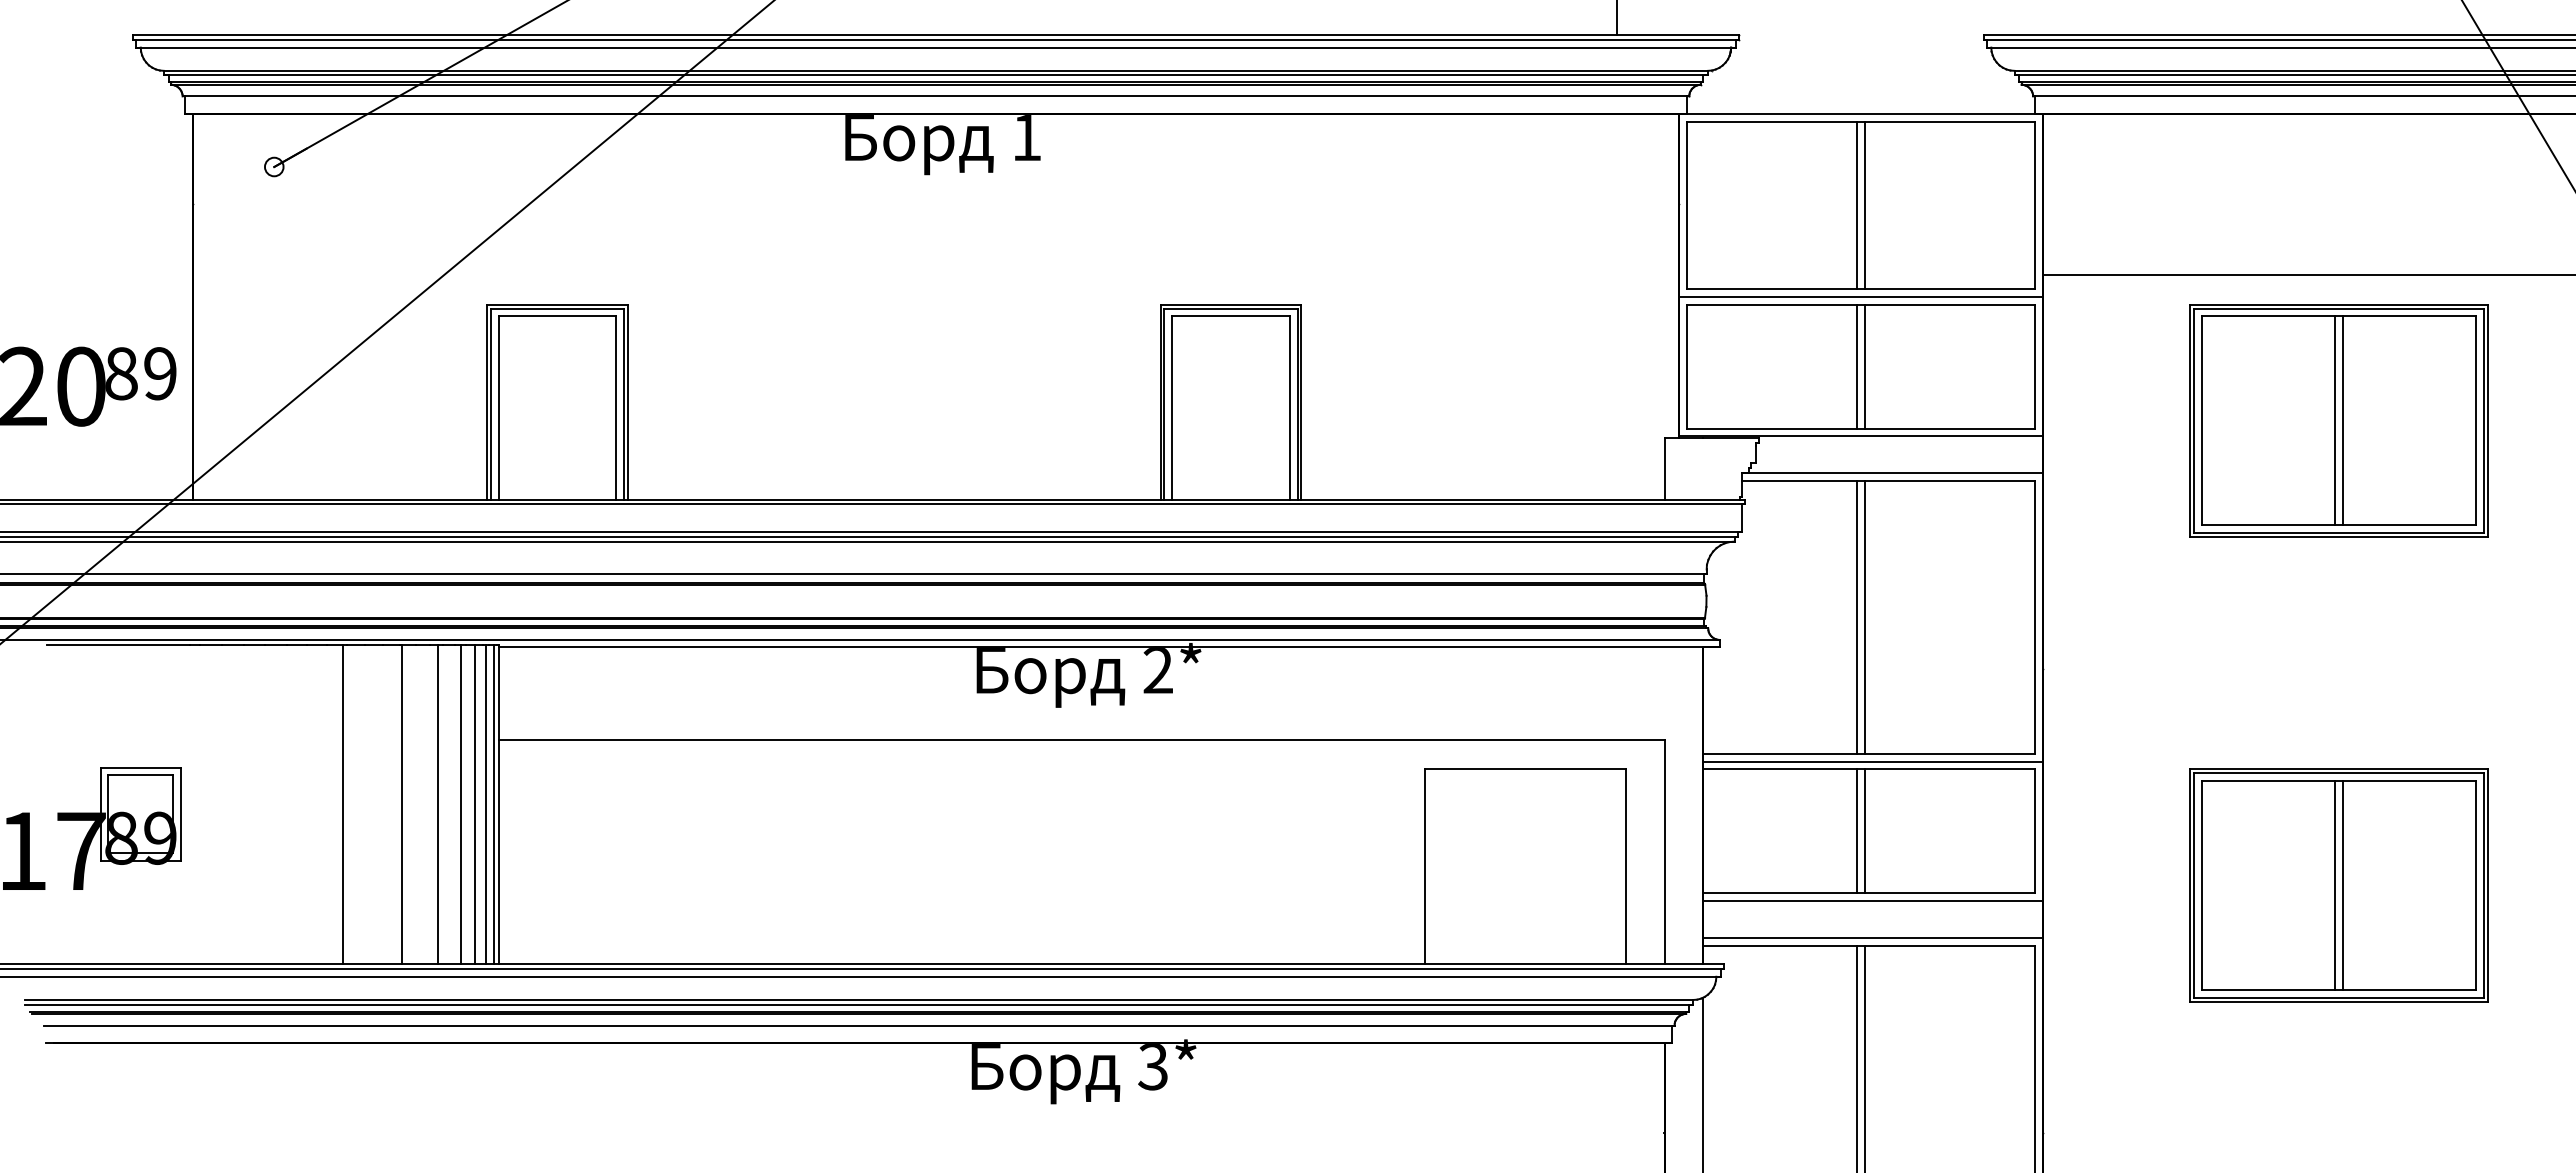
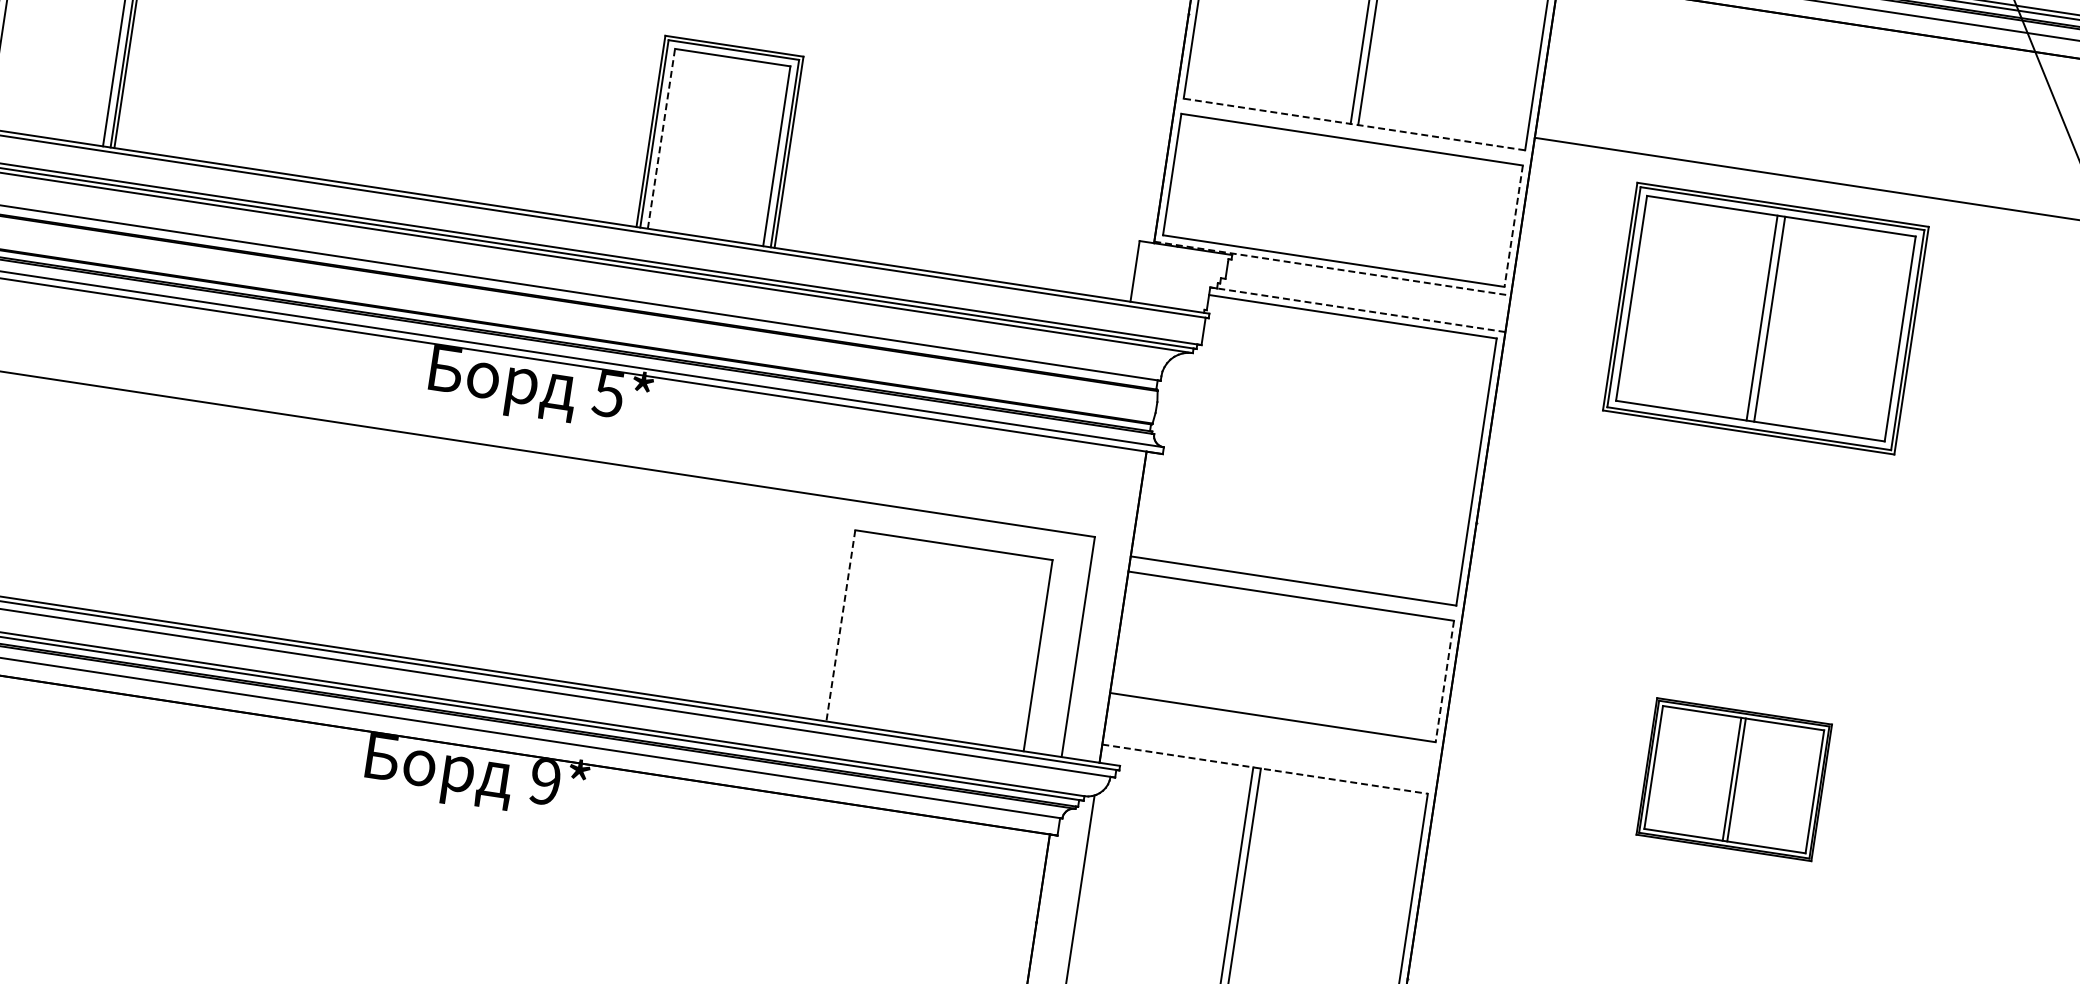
line: (1860, 289) -> (1353, 124), solid -> dashed
line: (1861, 296) -> (1353, 131), removed
line: (1857, 366) -> (1339, 199), removed
line: (1865, 366) -> (1347, 200), removed
line: (2035, 366) -> (1513, 226), solid -> dashed
line: (1172, 408) -> (661, 139), solid -> dashed
part: (2338, 420) -> (1765, 318), moved
line: (1861, 436) -> (1332, 268), solid -> dashed
line: (1892, 473) -> (1357, 309), solid -> dashed
line: (1857, 617) -> (1302, 445), removed
line: (1865, 617) -> (1309, 446), removed
text: (1157, 671) -> (608, 394), 2* -> 5*
line: (1873, 761) -> (1296, 589), removed
line: (1857, 831) -> (1270, 655), removed
line: (1865, 831) -> (1278, 656), removed
line: (2035, 831) -> (1444, 681), solid -> dashed
line: (1424, 866) -> (840, 625), solid -> dashed
part: (2338, 885) -> (1733, 779), size x0.6
line: (1873, 900) -> (1275, 725), removed
line: (1873, 938) -> (1270, 762), removed
line: (1869, 945) -> (1265, 768), solid -> dashed
text: (1152, 1067) -> (544, 782), 3* -> 9*

